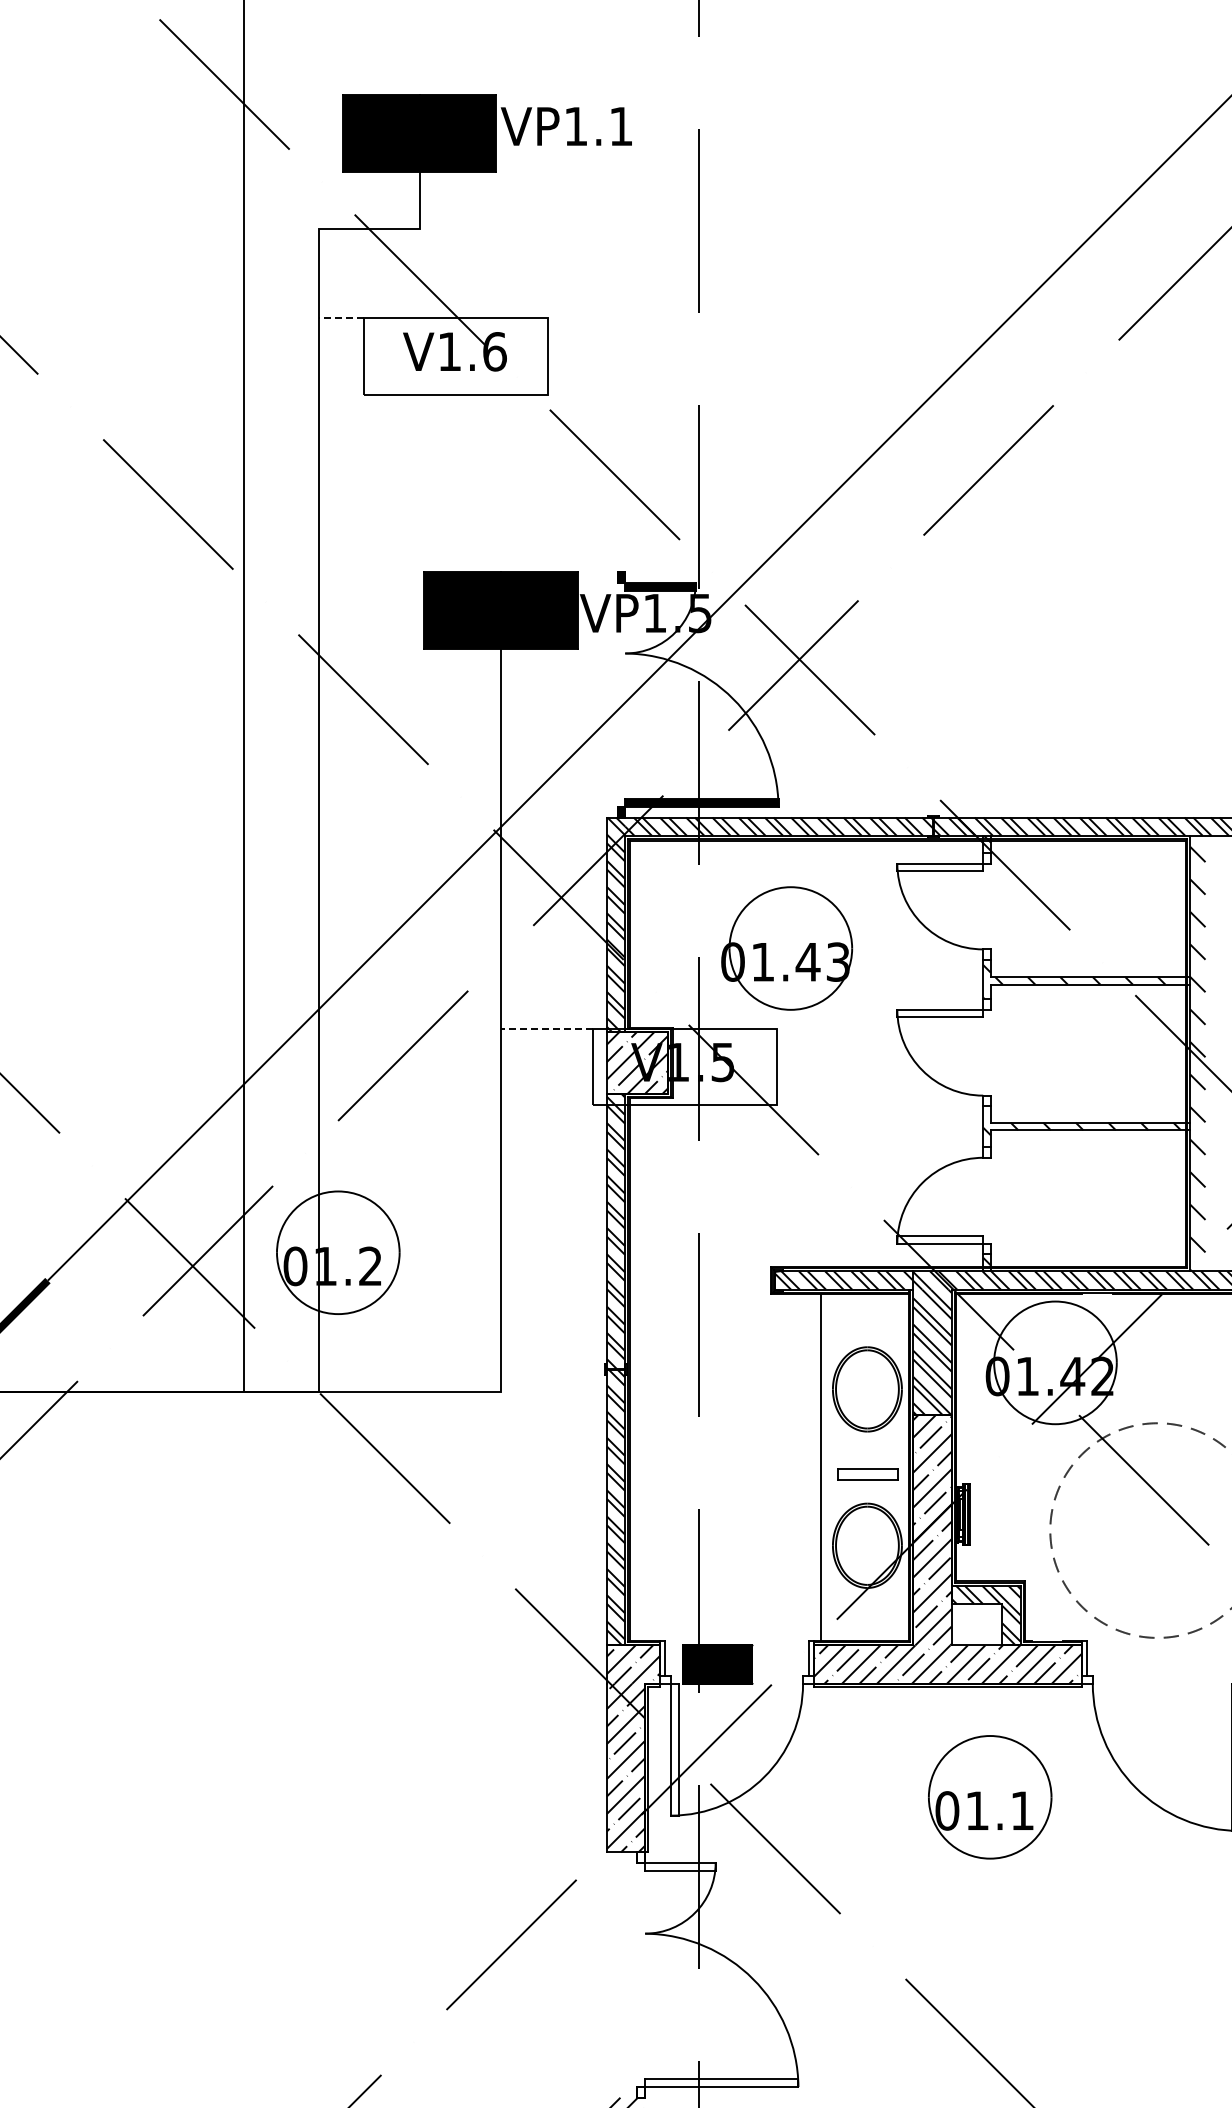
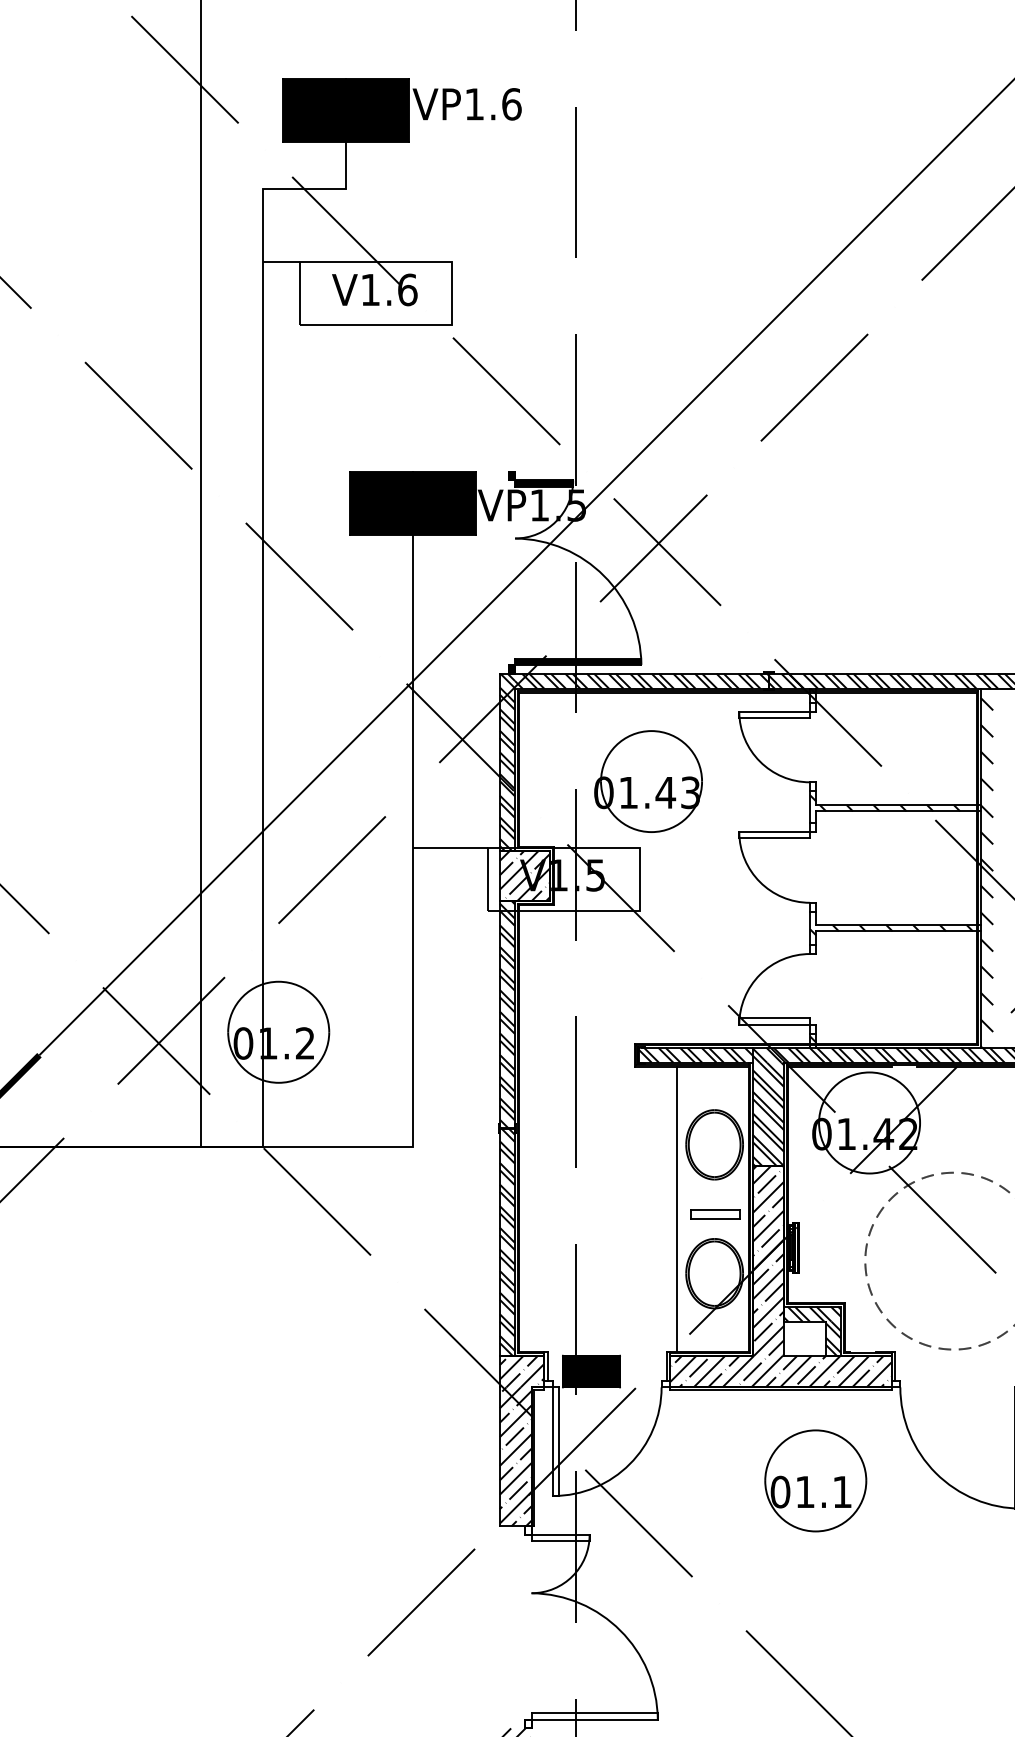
text: (621, 126) -> (512, 104), VP1.1 -> VP1.6
line: (341, 318) -> (281, 262), dashed -> solid
line: (546, 1028) -> (450, 847), dashed -> solid

